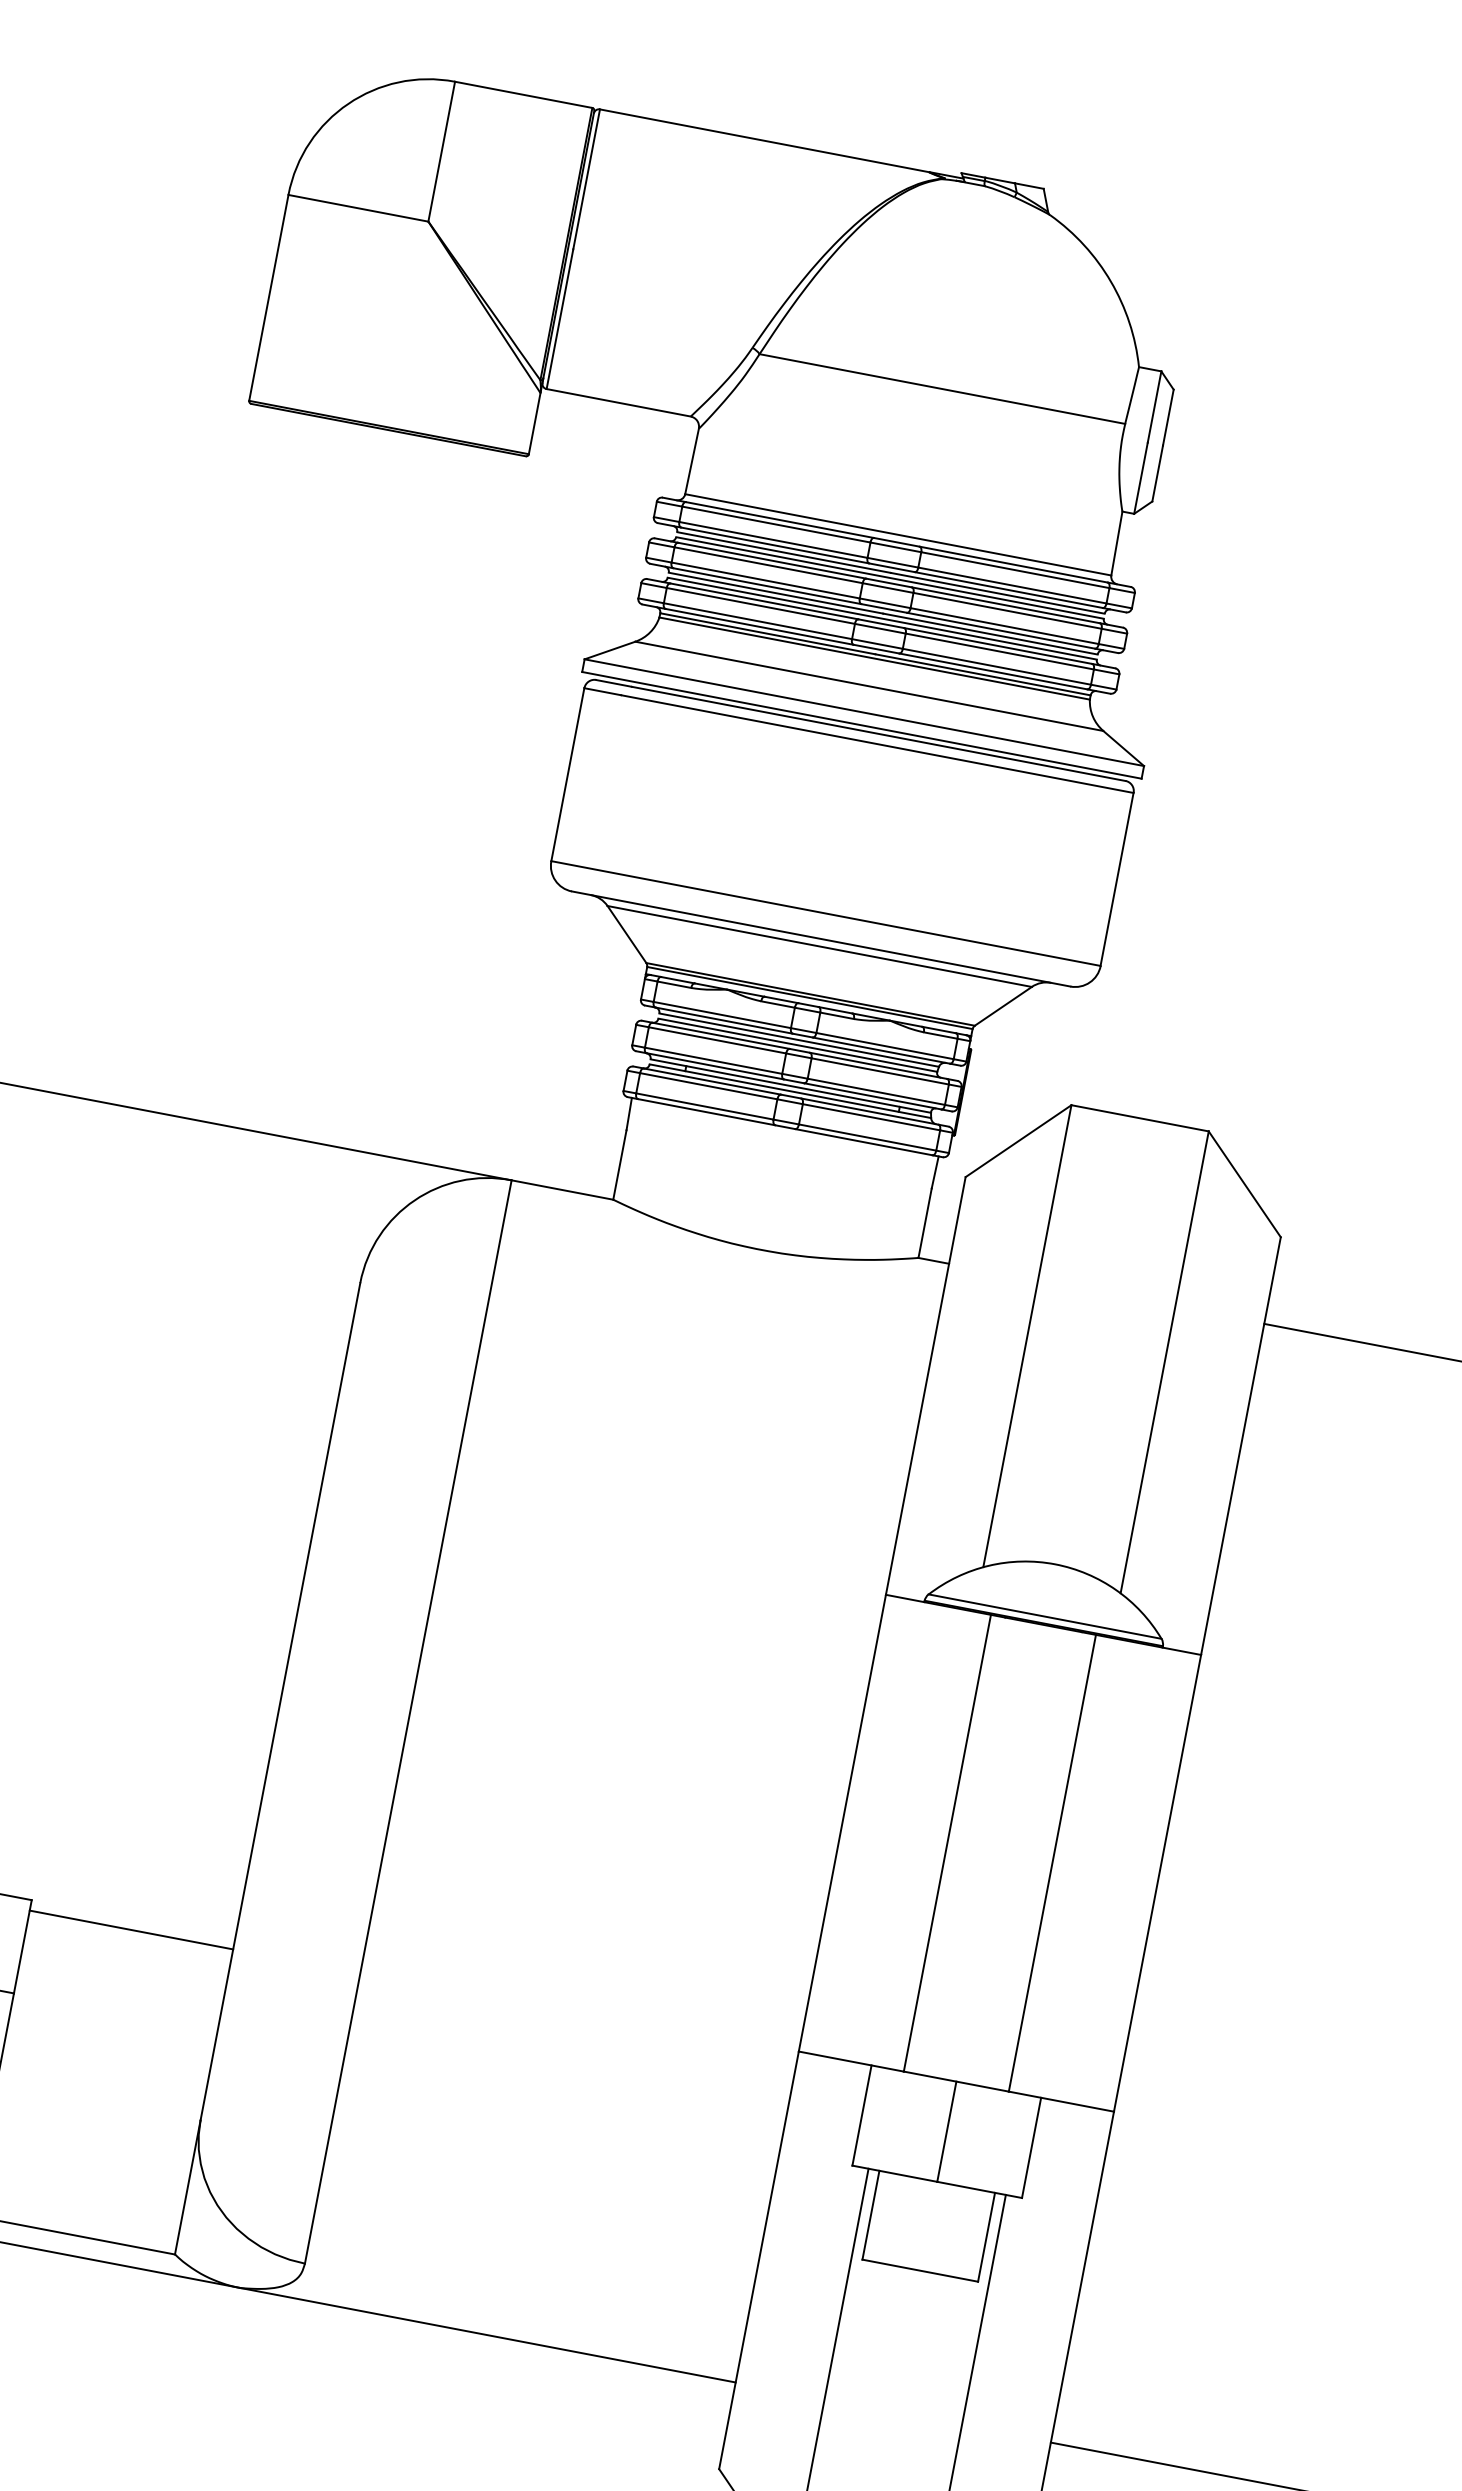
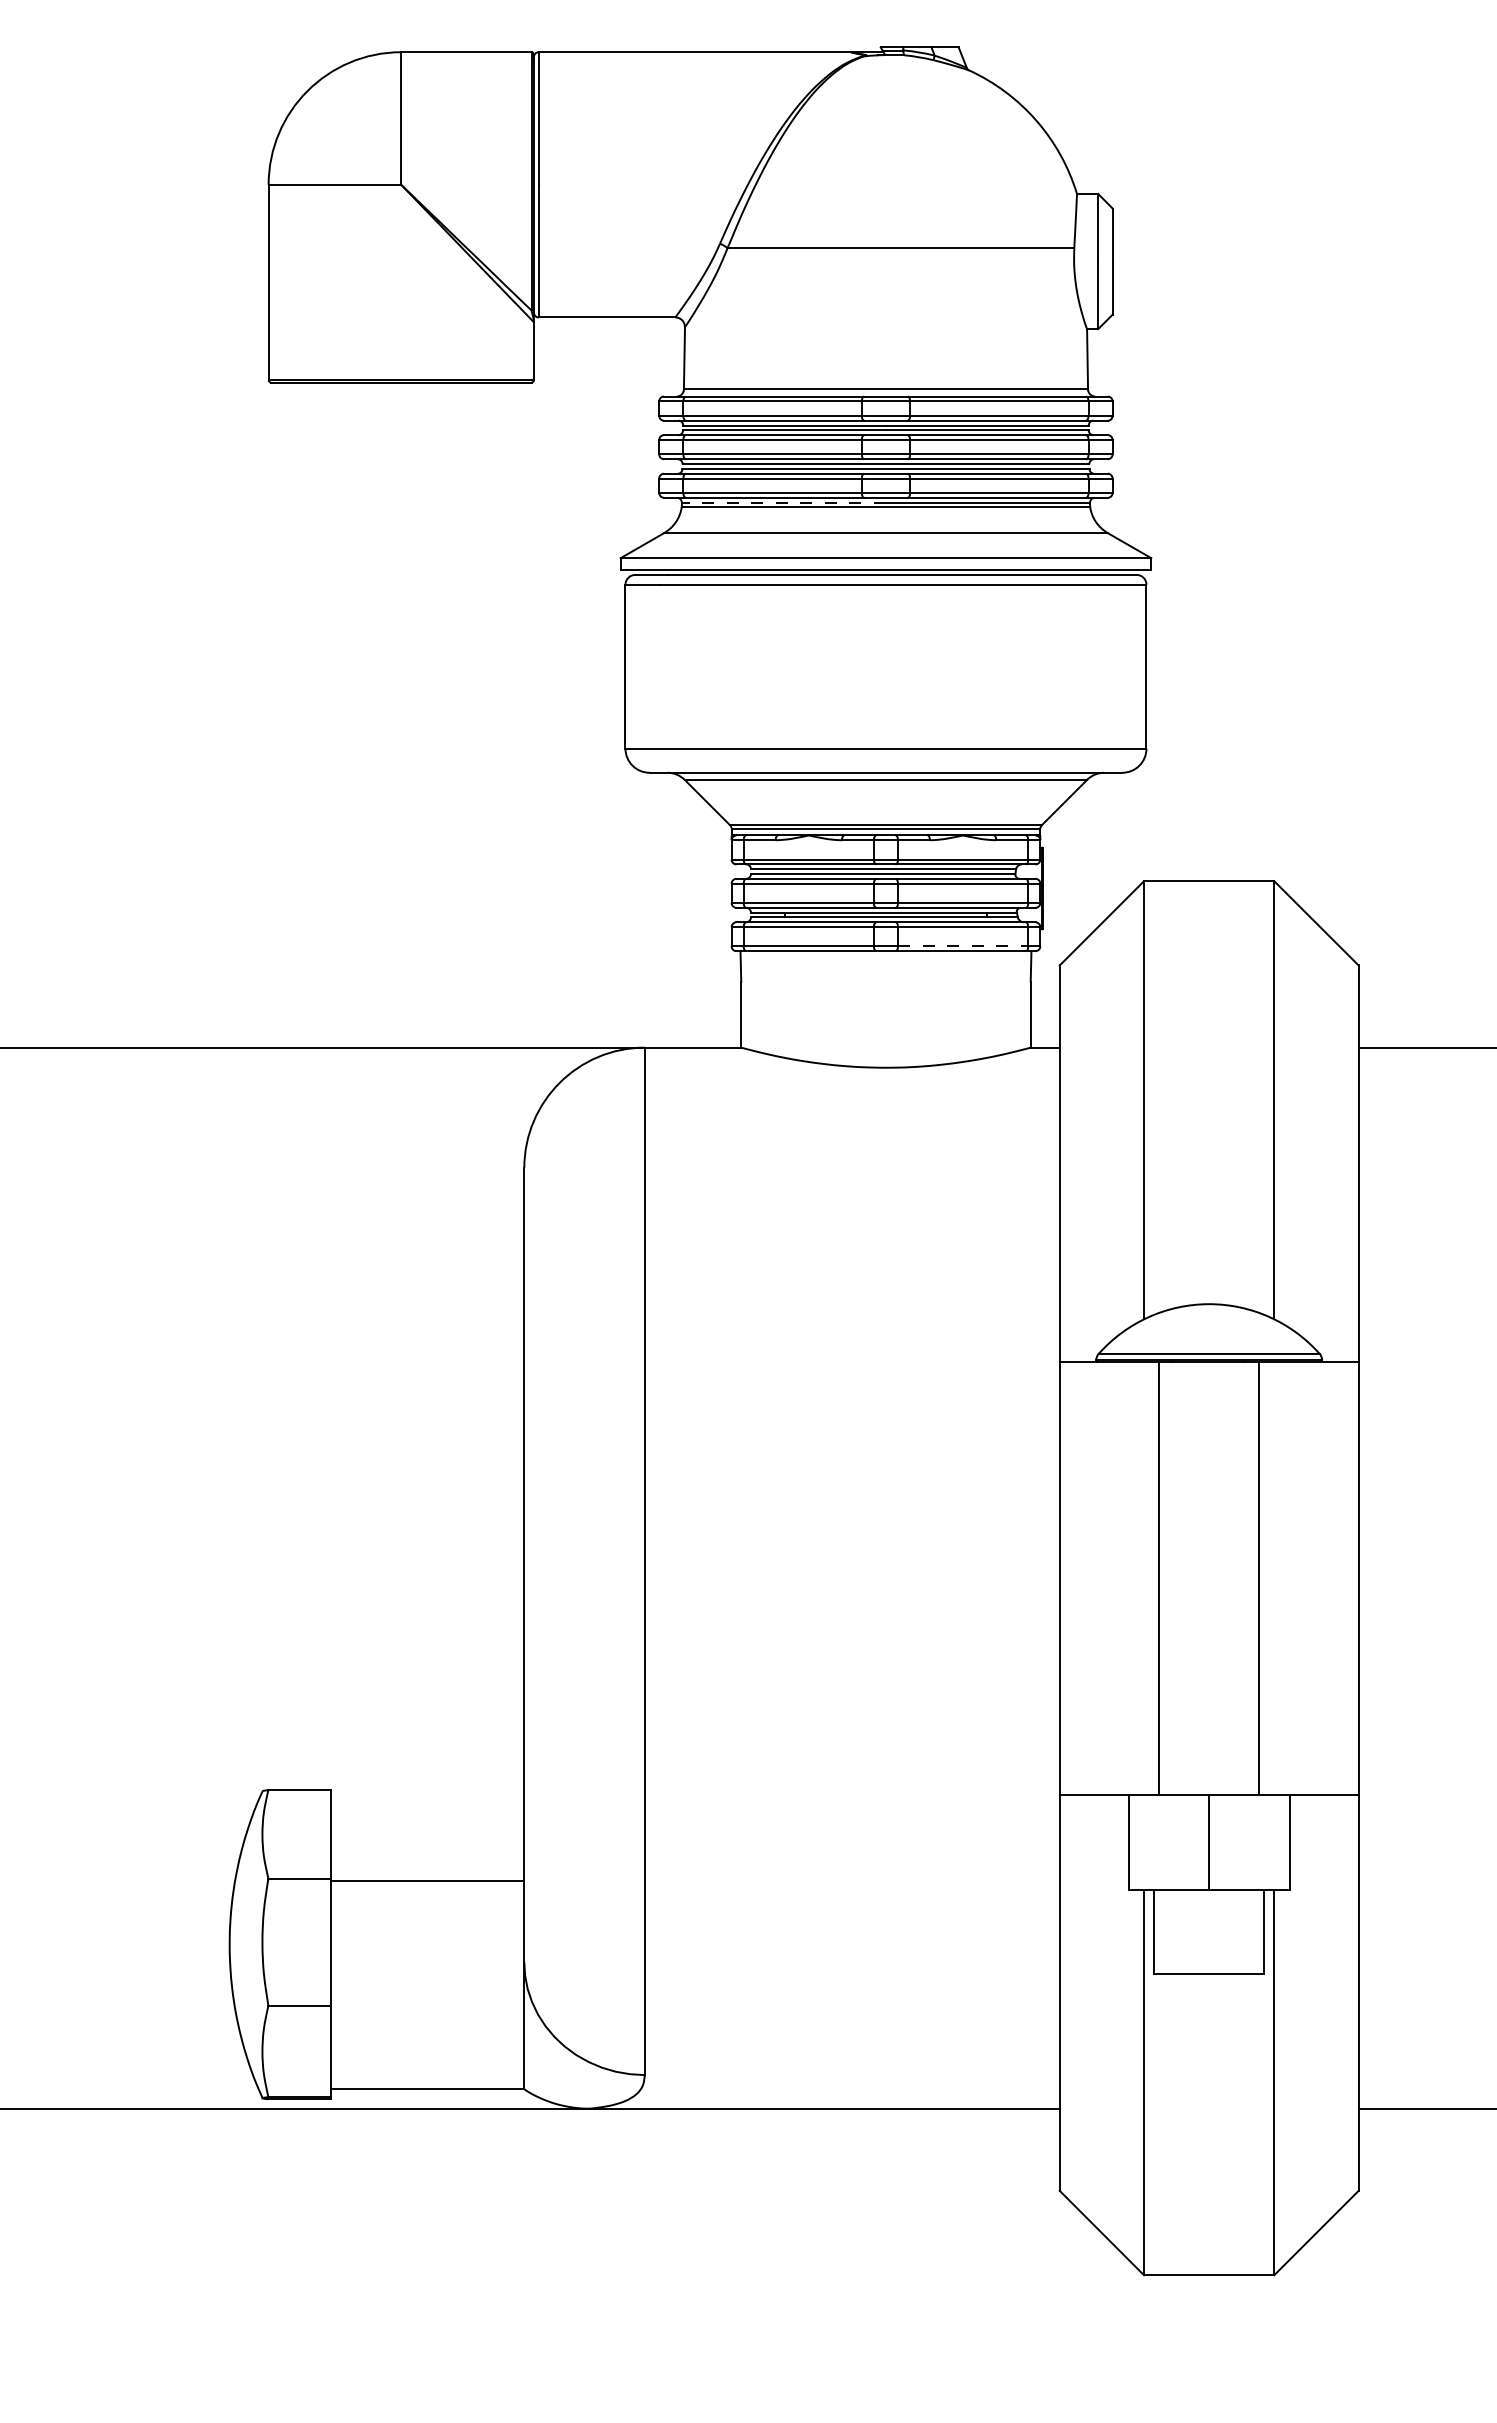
line: (767, 633) -> (783, 502), solid -> dashed
line: (867, 1137) -> (963, 946), solid -> dashed
line: (131, 1930) -> (427, 1881), moved

